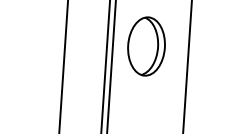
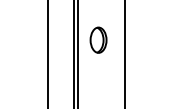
part: (146, 47) -> (98, 40), size x0.7

